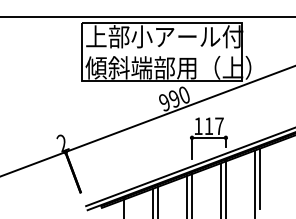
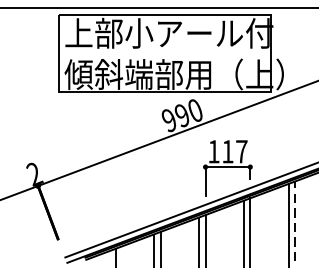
line: (259, 178) -> (294, 220), solid -> dashed

